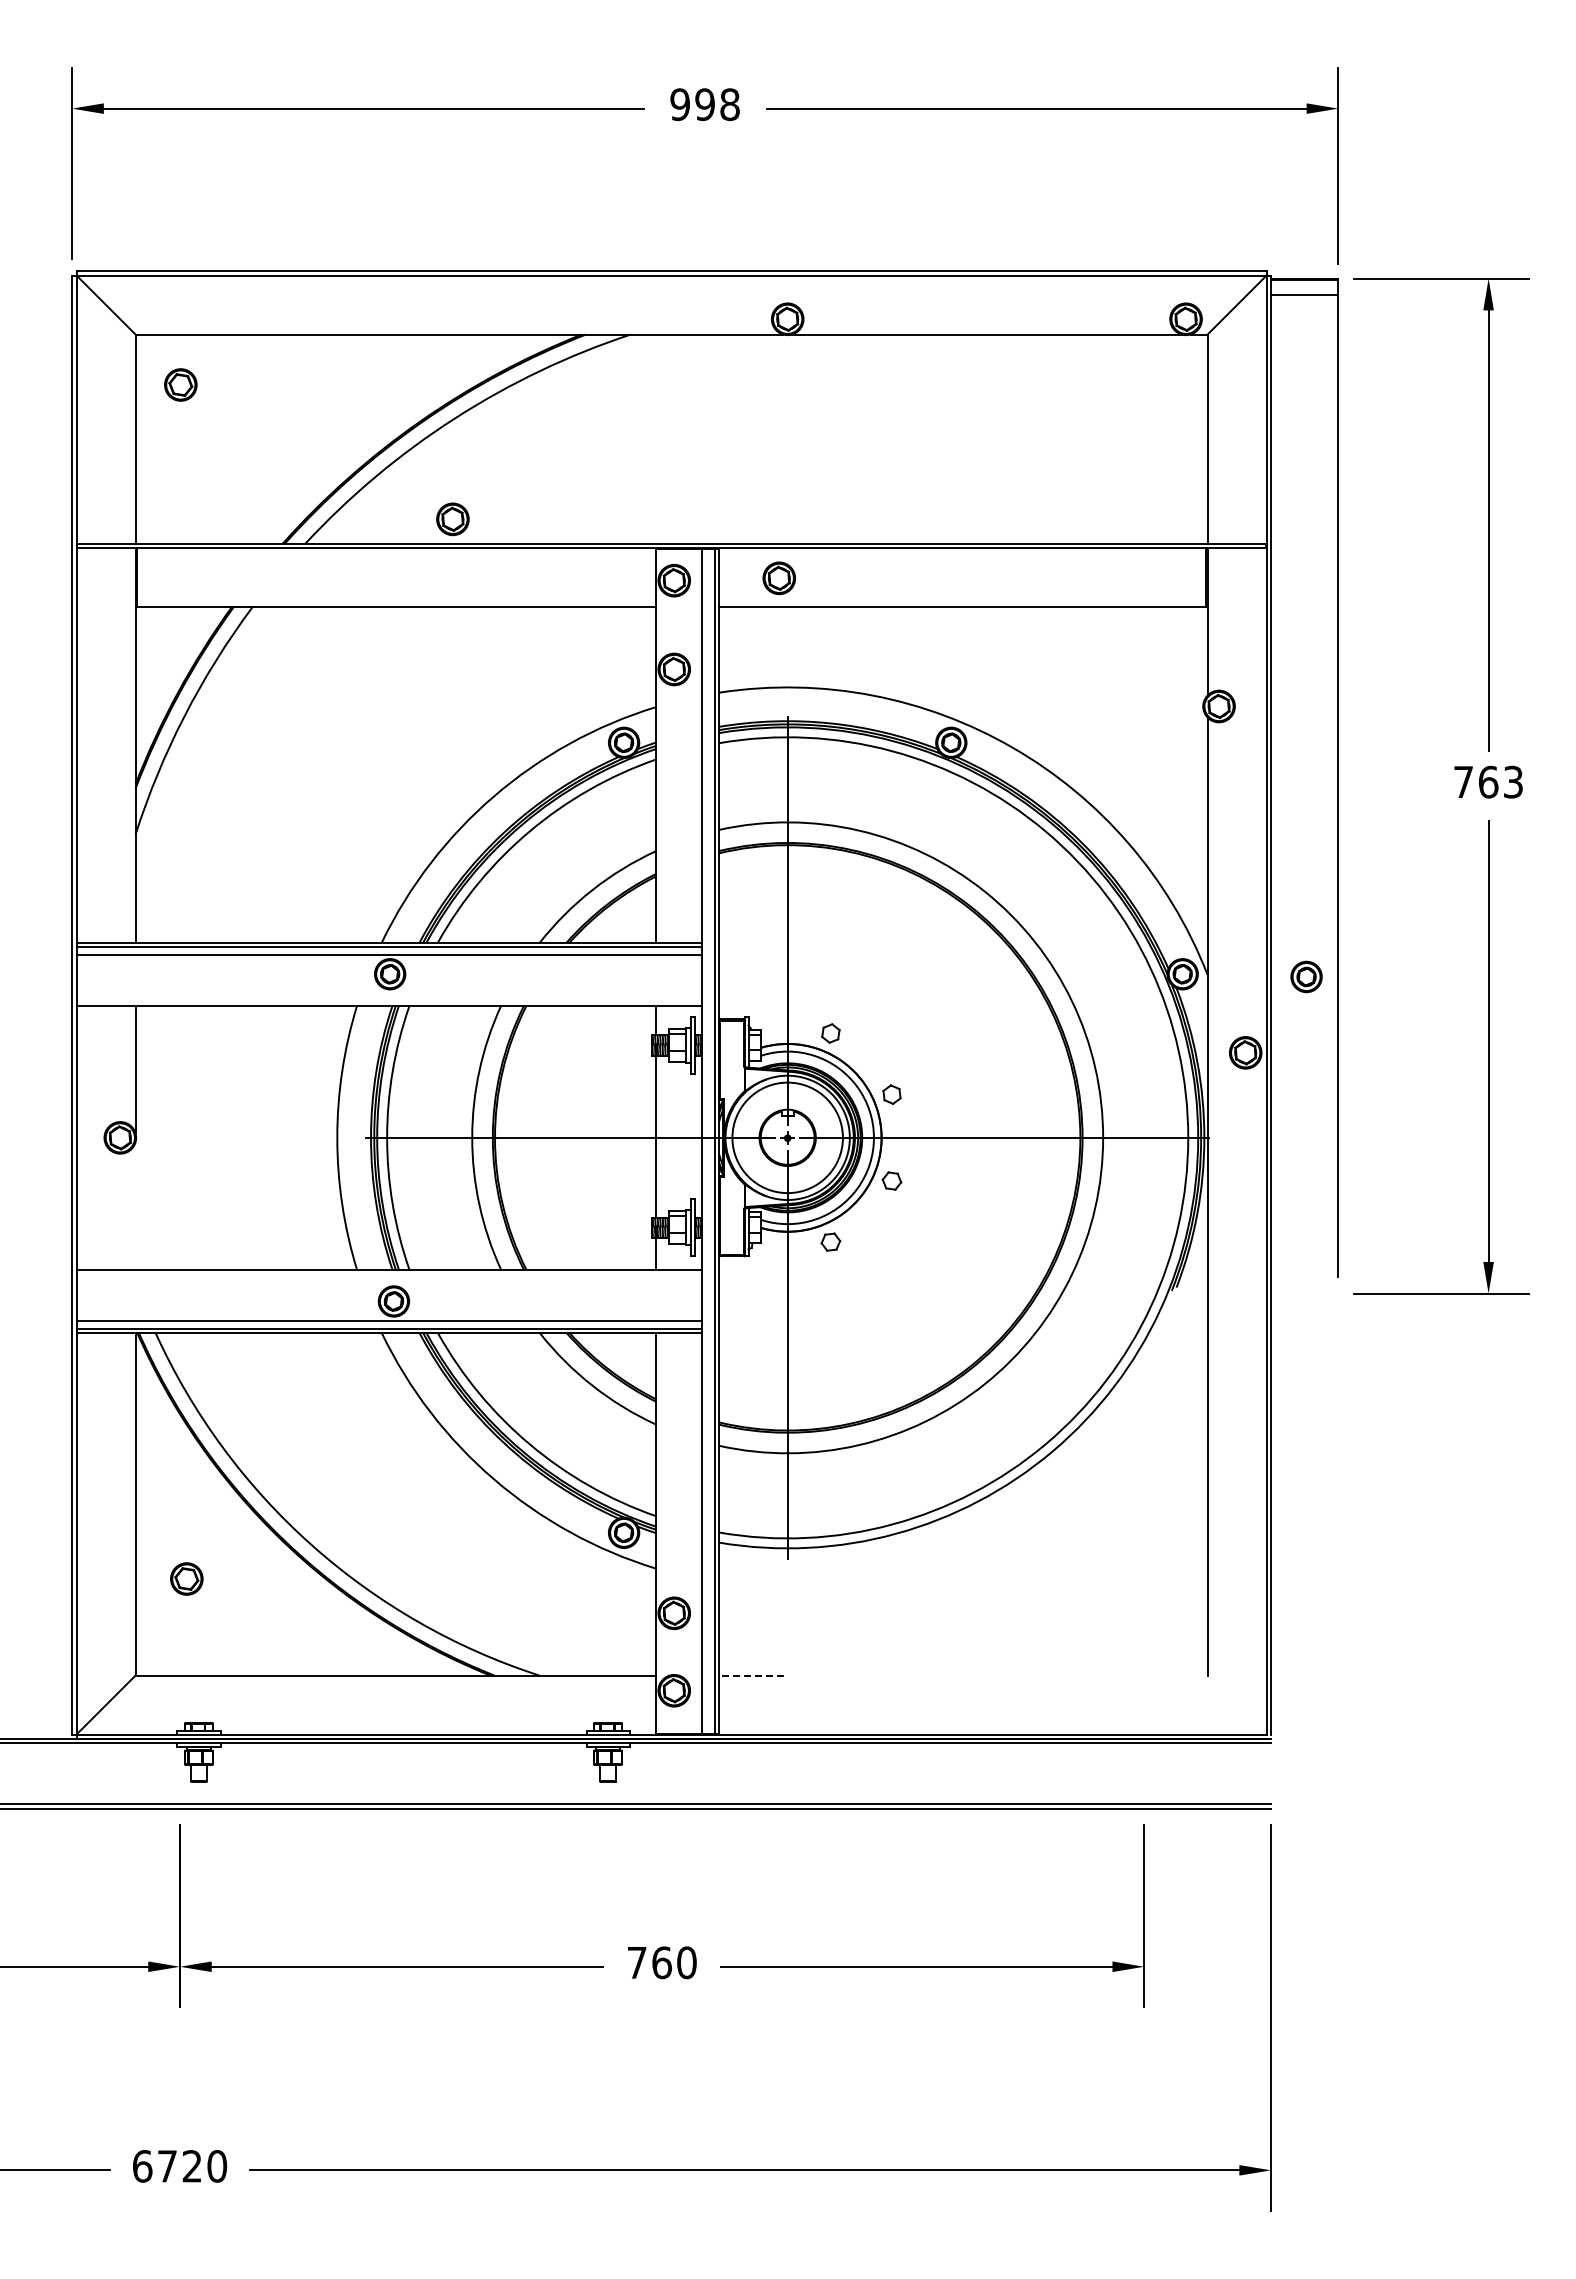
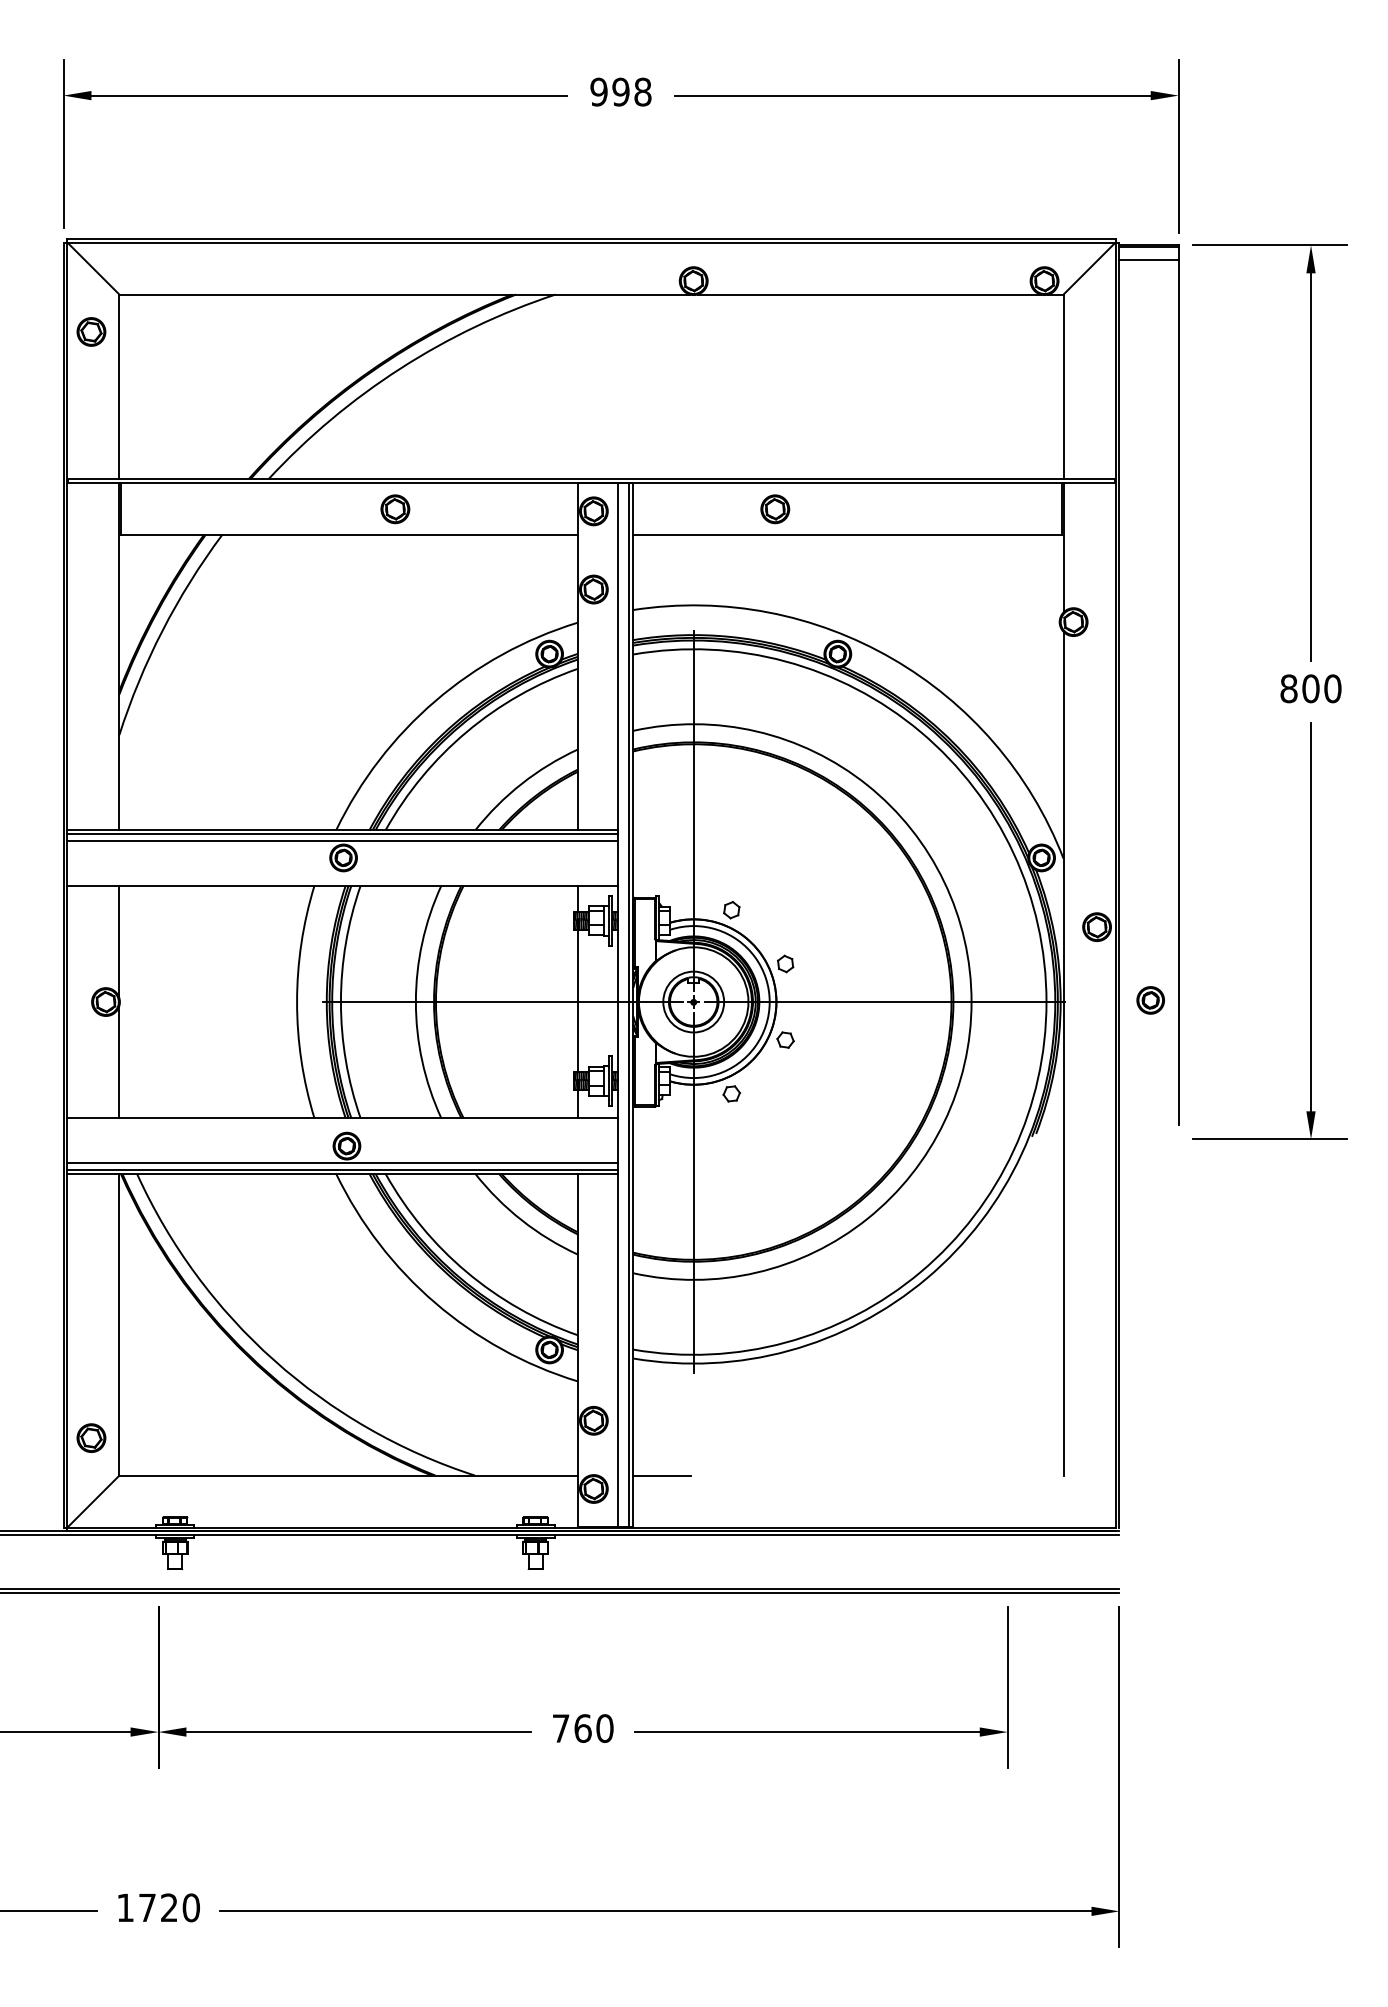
part: (180, 384) -> (91, 331), moved
part: (452, 519) -> (395, 509), moved
part: (778, 578) -> (774, 509), moved
text: (1488, 781) -> (1310, 688), 763 -> 800
part: (1306, 976) -> (1150, 999), moved
circle: (787, 1137) -> (693, 1001), size x0.62
line: (135, 1205) -> (119, 1061), added
part: (186, 1578) -> (91, 1437), moved
line: (751, 1675) -> (661, 1475), dashed -> solid
text: (142, 2166) -> (125, 1907), 6720 -> 1720

